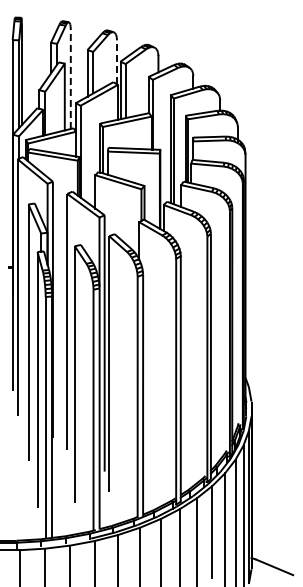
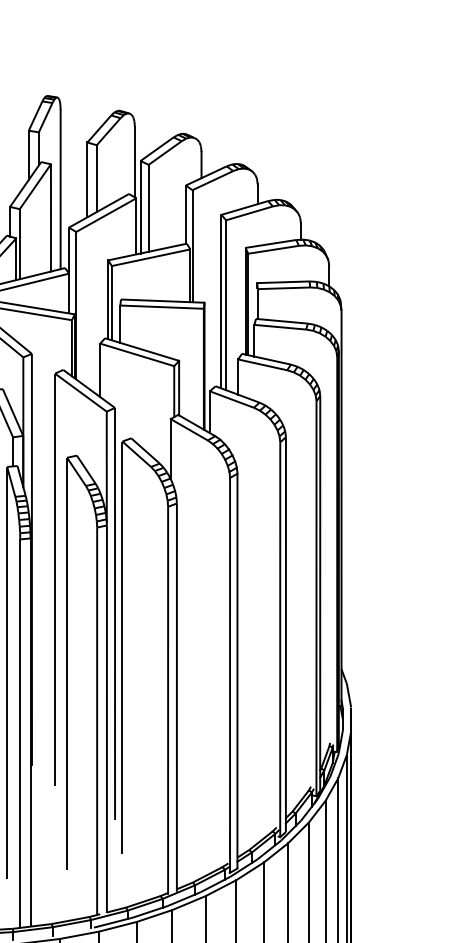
line: (116, 62) -> (134, 162), dashed -> solid
line: (70, 79) -> (60, 189), dashed -> solid

